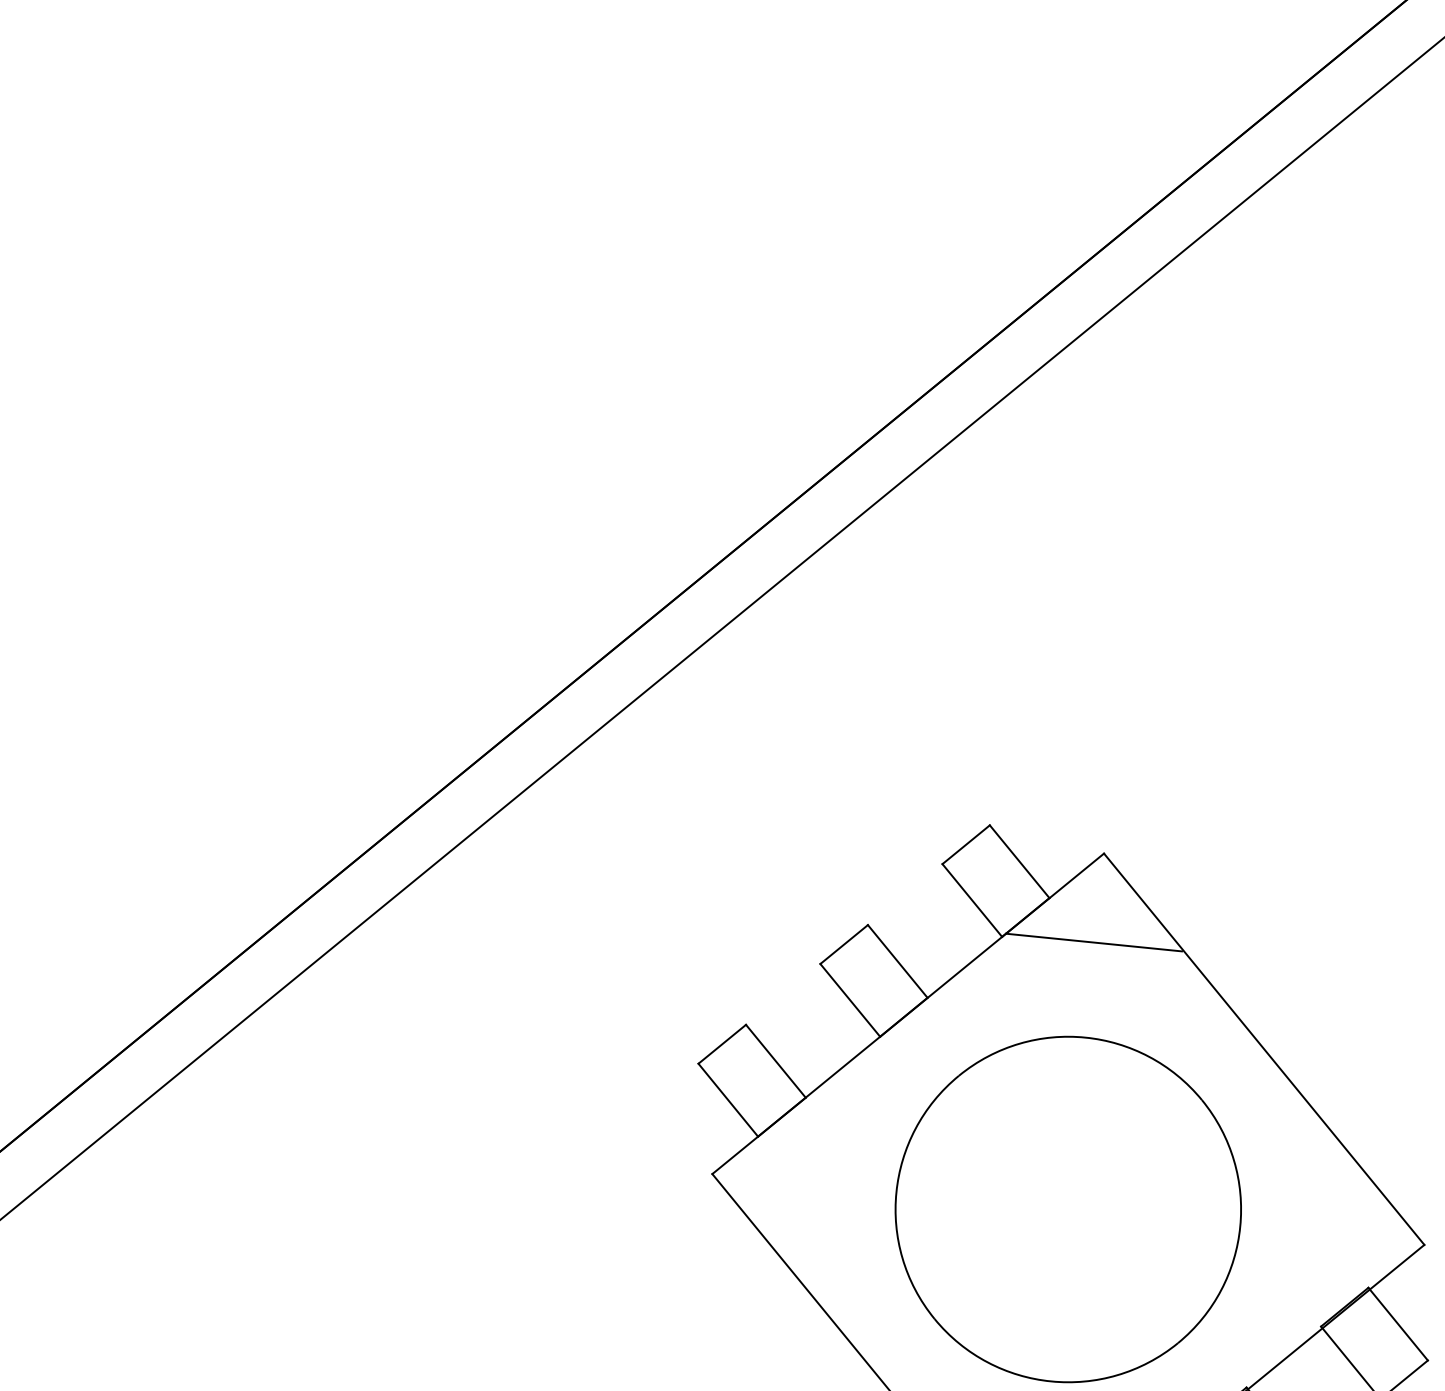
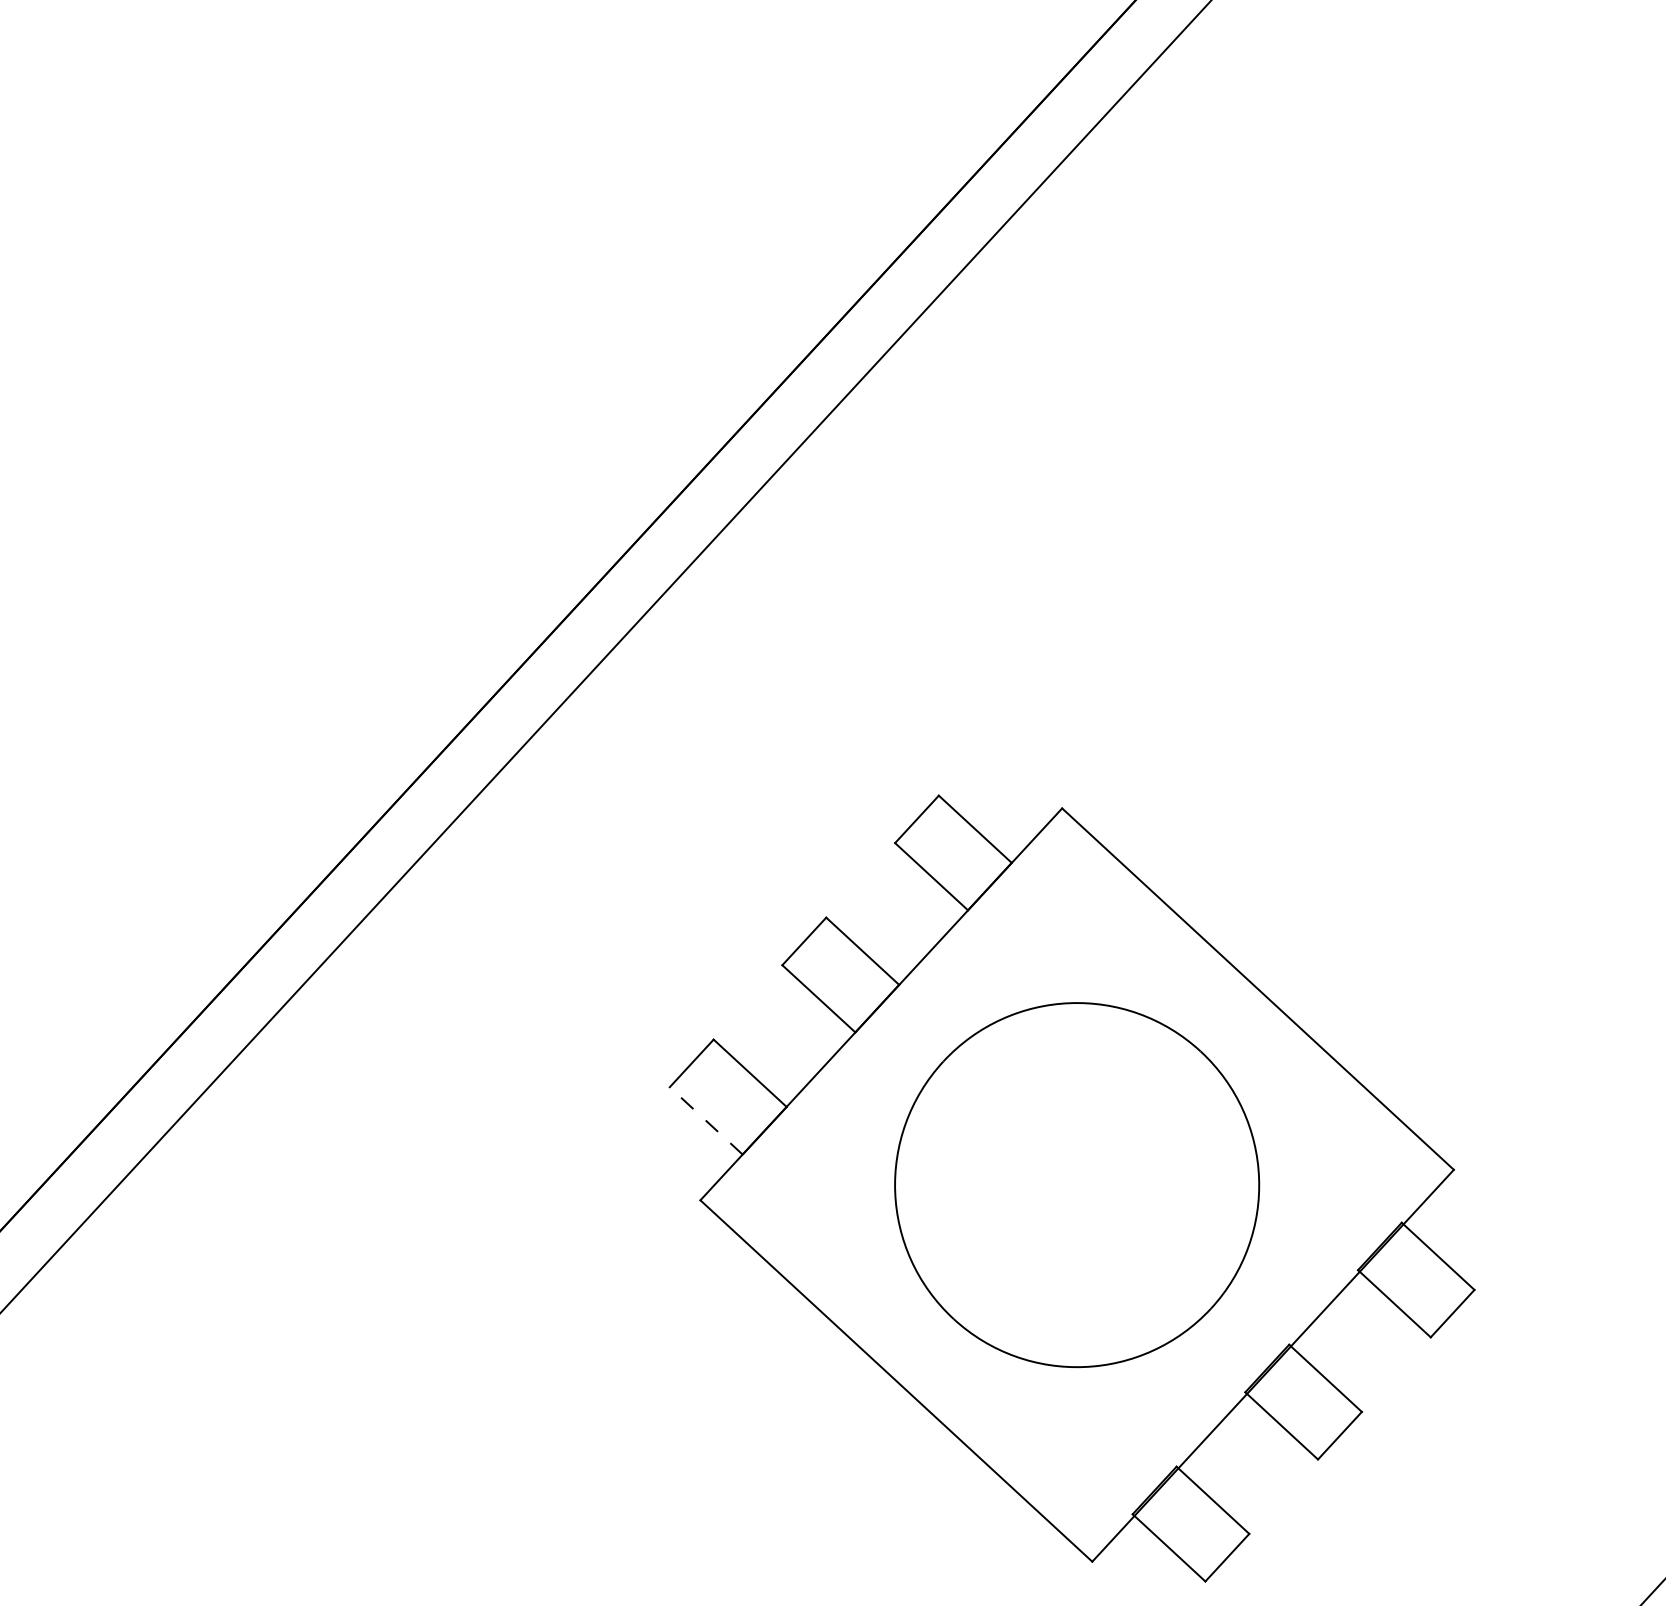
line: (1093, 942) -> (1064, 902), removed
line: (728, 1099) -> (706, 1120), solid -> dashed

